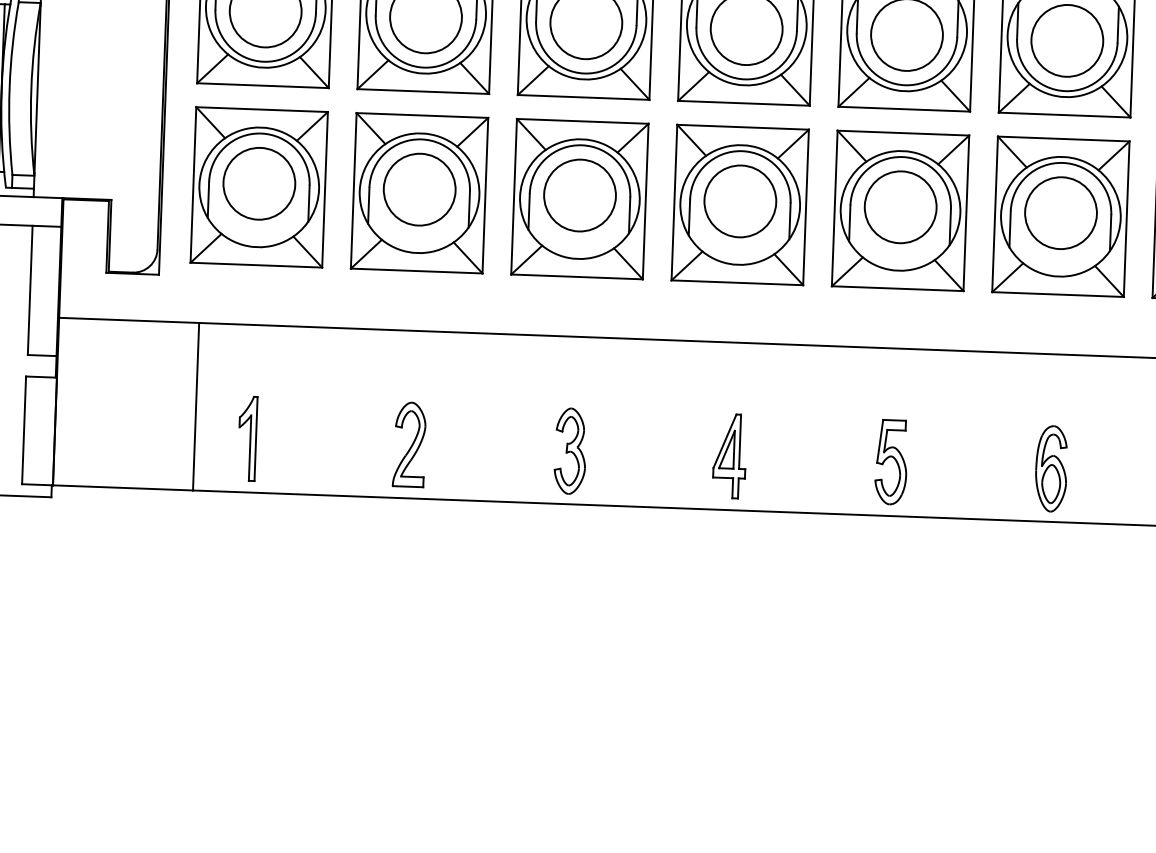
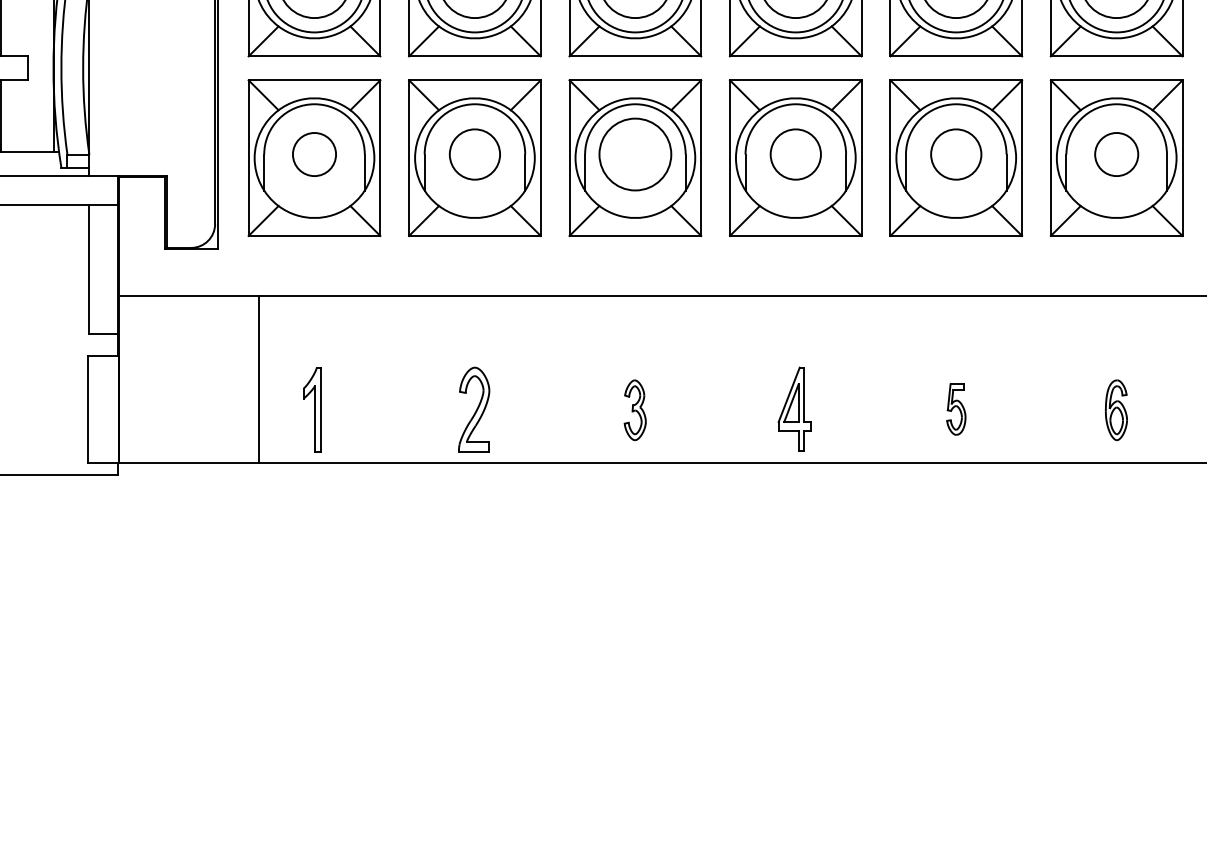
circle: (259, 183) -> (314, 154), size x0.6
circle: (419, 189) -> (474, 154), size x0.7
circle: (740, 201) -> (795, 154), size x0.7
circle: (900, 207) -> (956, 154), size x0.7
circle: (1060, 213) -> (1116, 154), size x0.6
part: (570, 450) -> (635, 409), size x0.7
part: (891, 462) -> (956, 409), size x0.6
part: (1051, 467) -> (1116, 409), size x0.7

